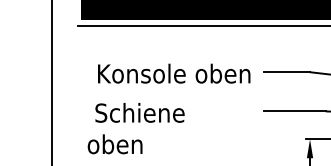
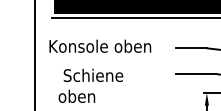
text: (174, 72) -> (100, 45), moved

